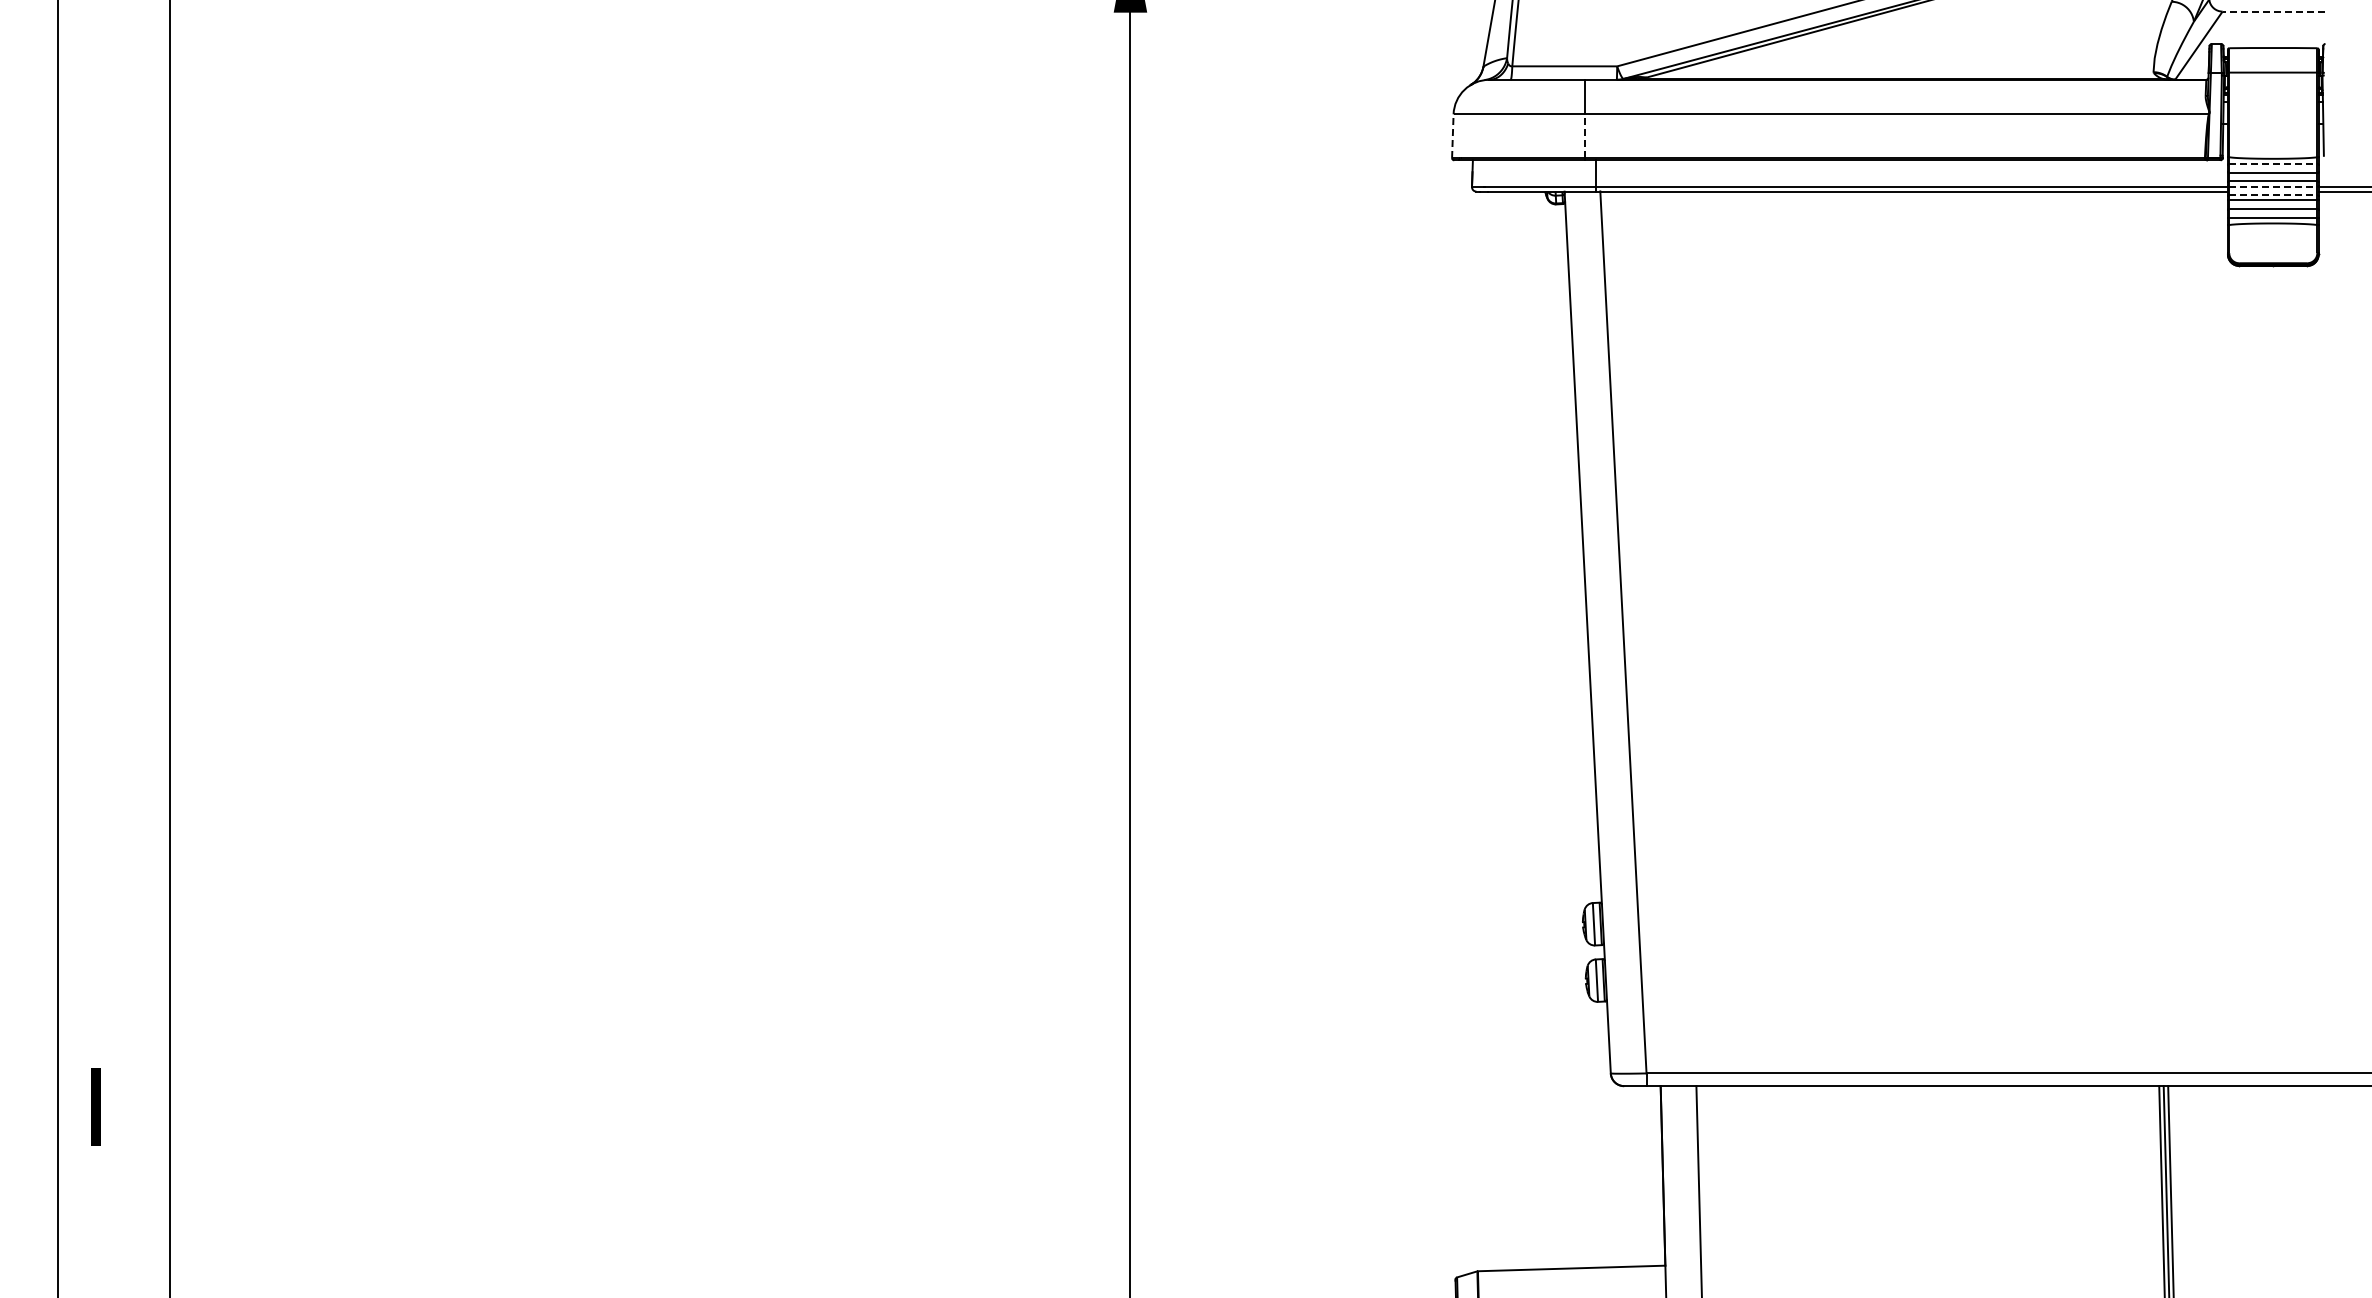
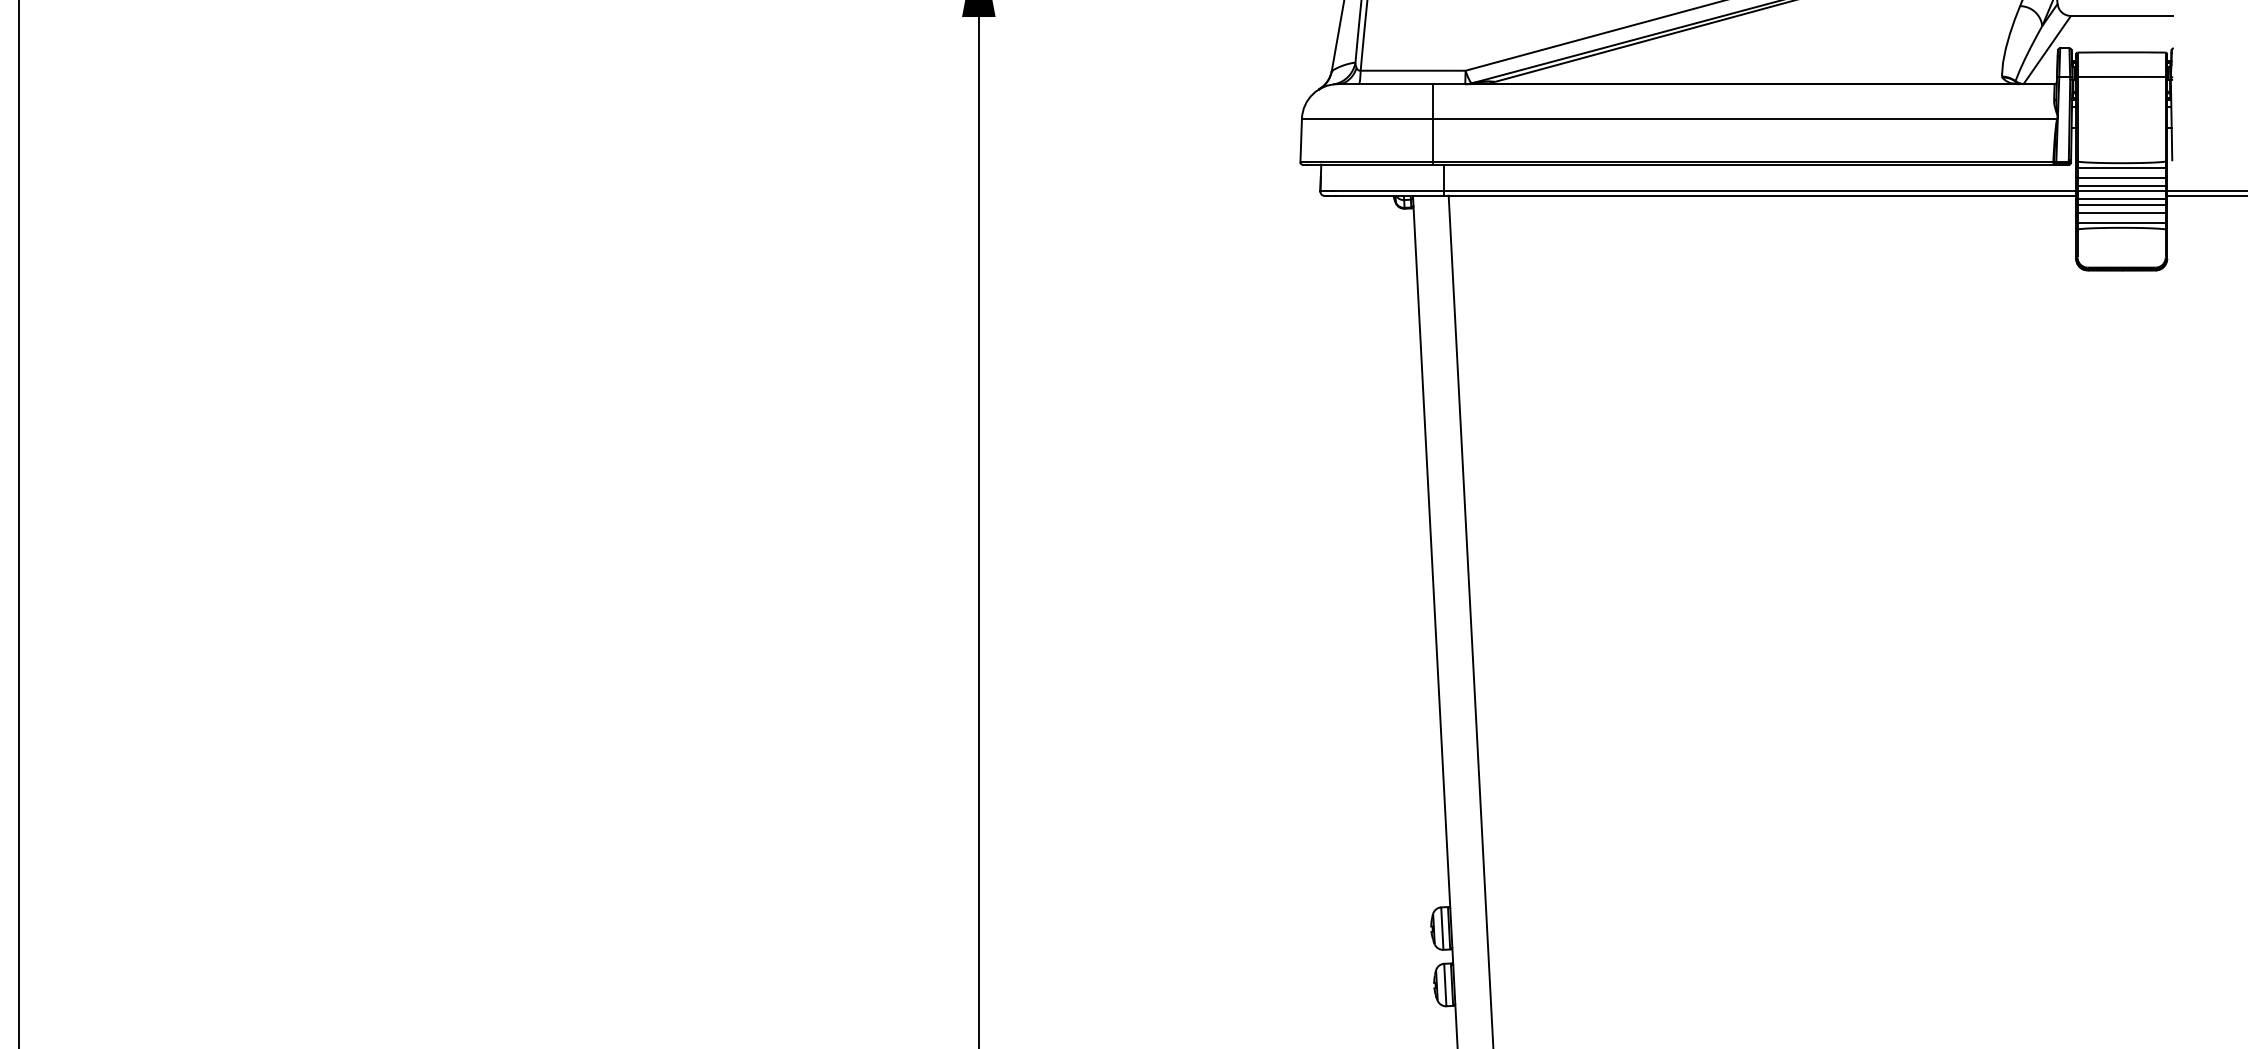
line: (2273, 11) -> (2121, 15), dashed -> solid
line: (1452, 136) -> (1300, 140), dashed -> solid
line: (1584, 136) -> (1432, 140), dashed -> solid
line: (2273, 163) -> (2121, 167), dashed -> solid
line: (2273, 186) -> (2121, 190), dashed -> solid
line: (2273, 195) -> (2121, 199), dashed -> solid

